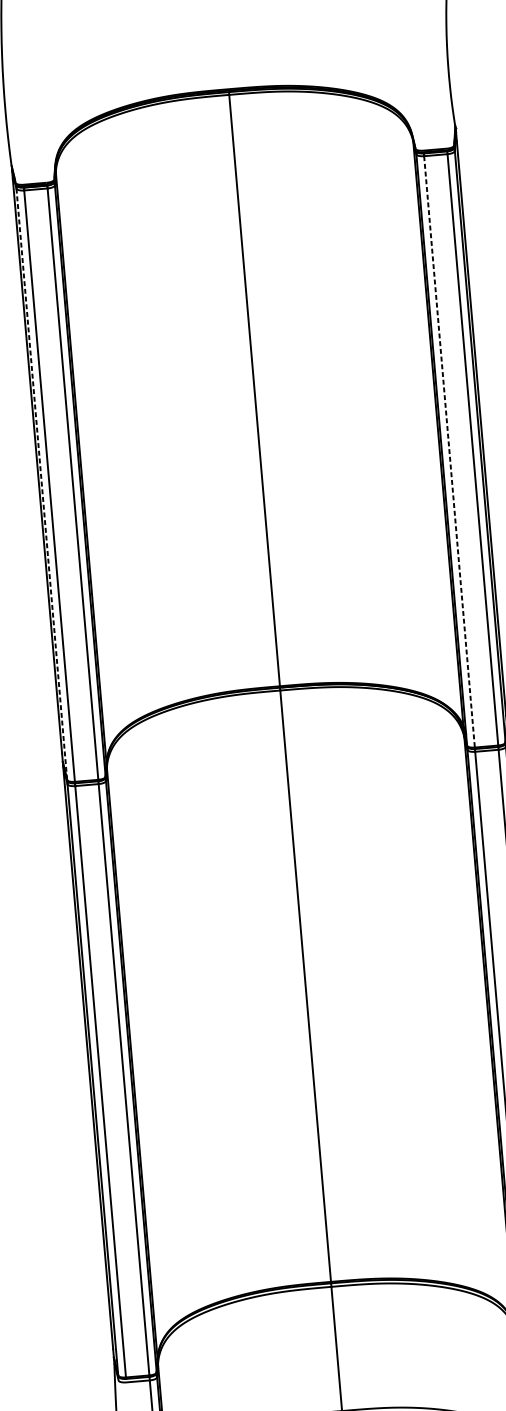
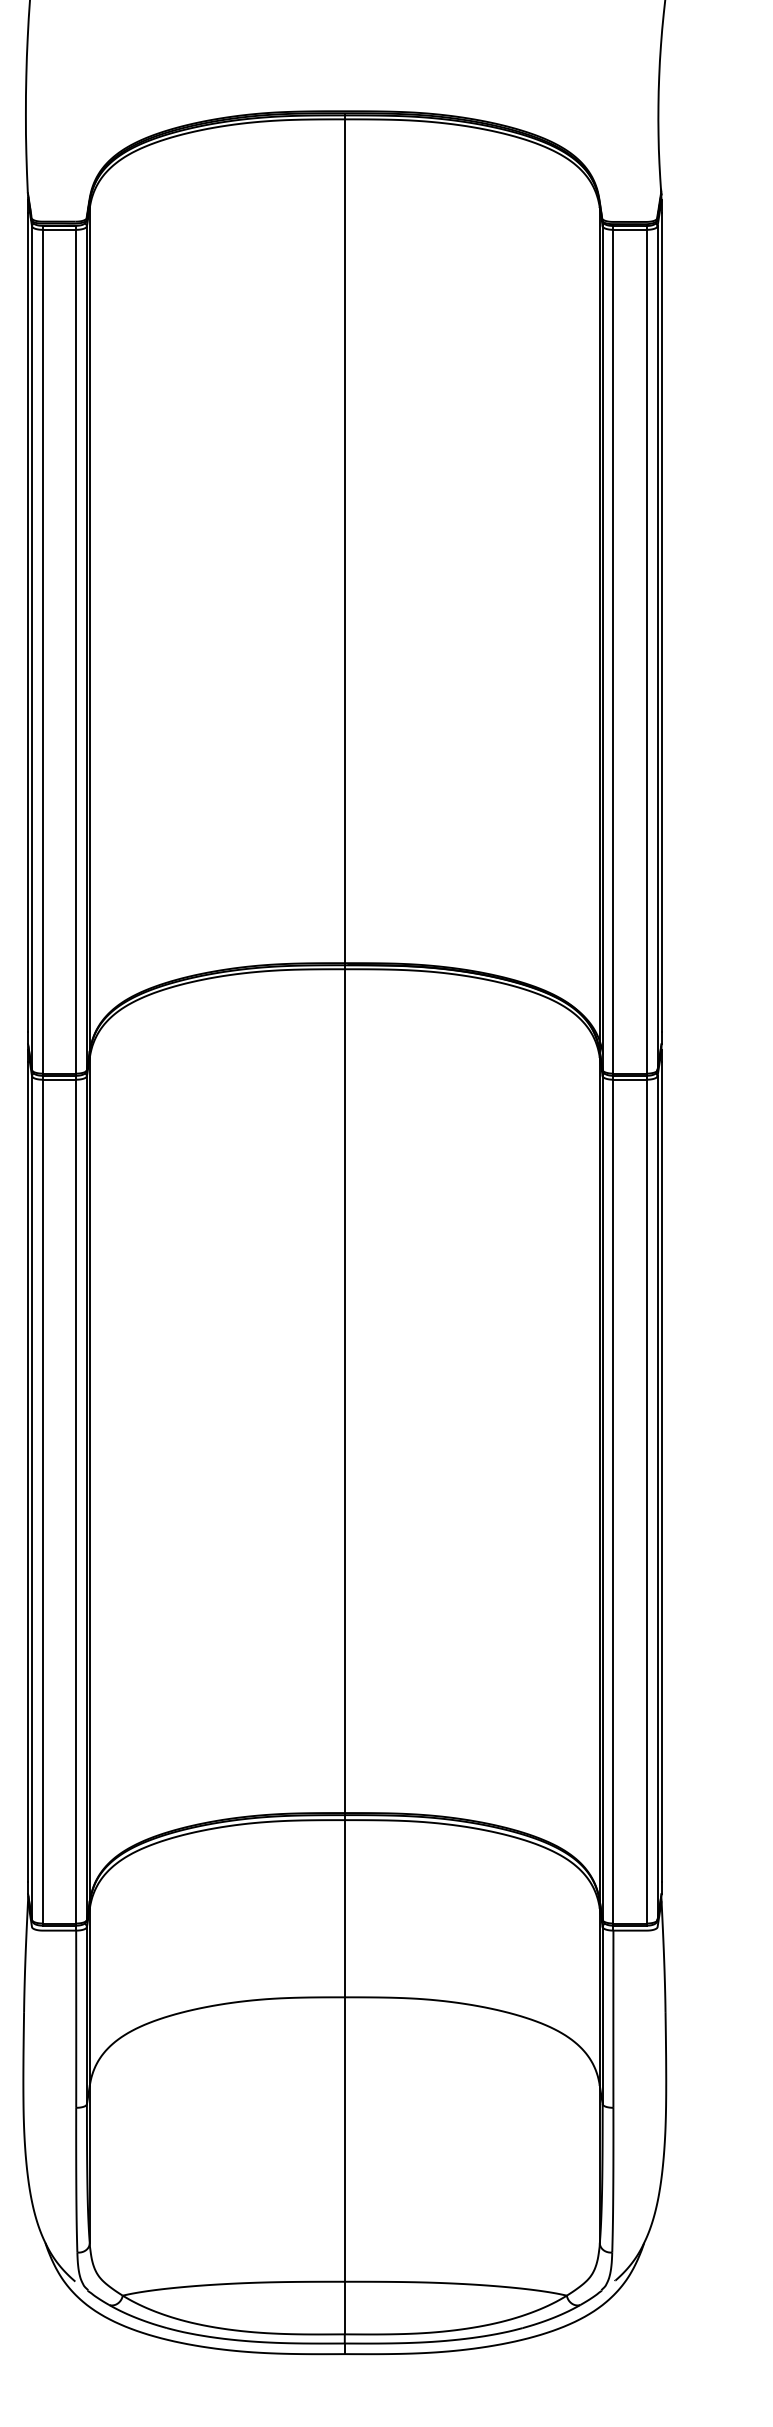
line: (449, 451) -> (613, 651), dashed -> solid
line: (42, 484) -> (32, 648), dashed -> solid

